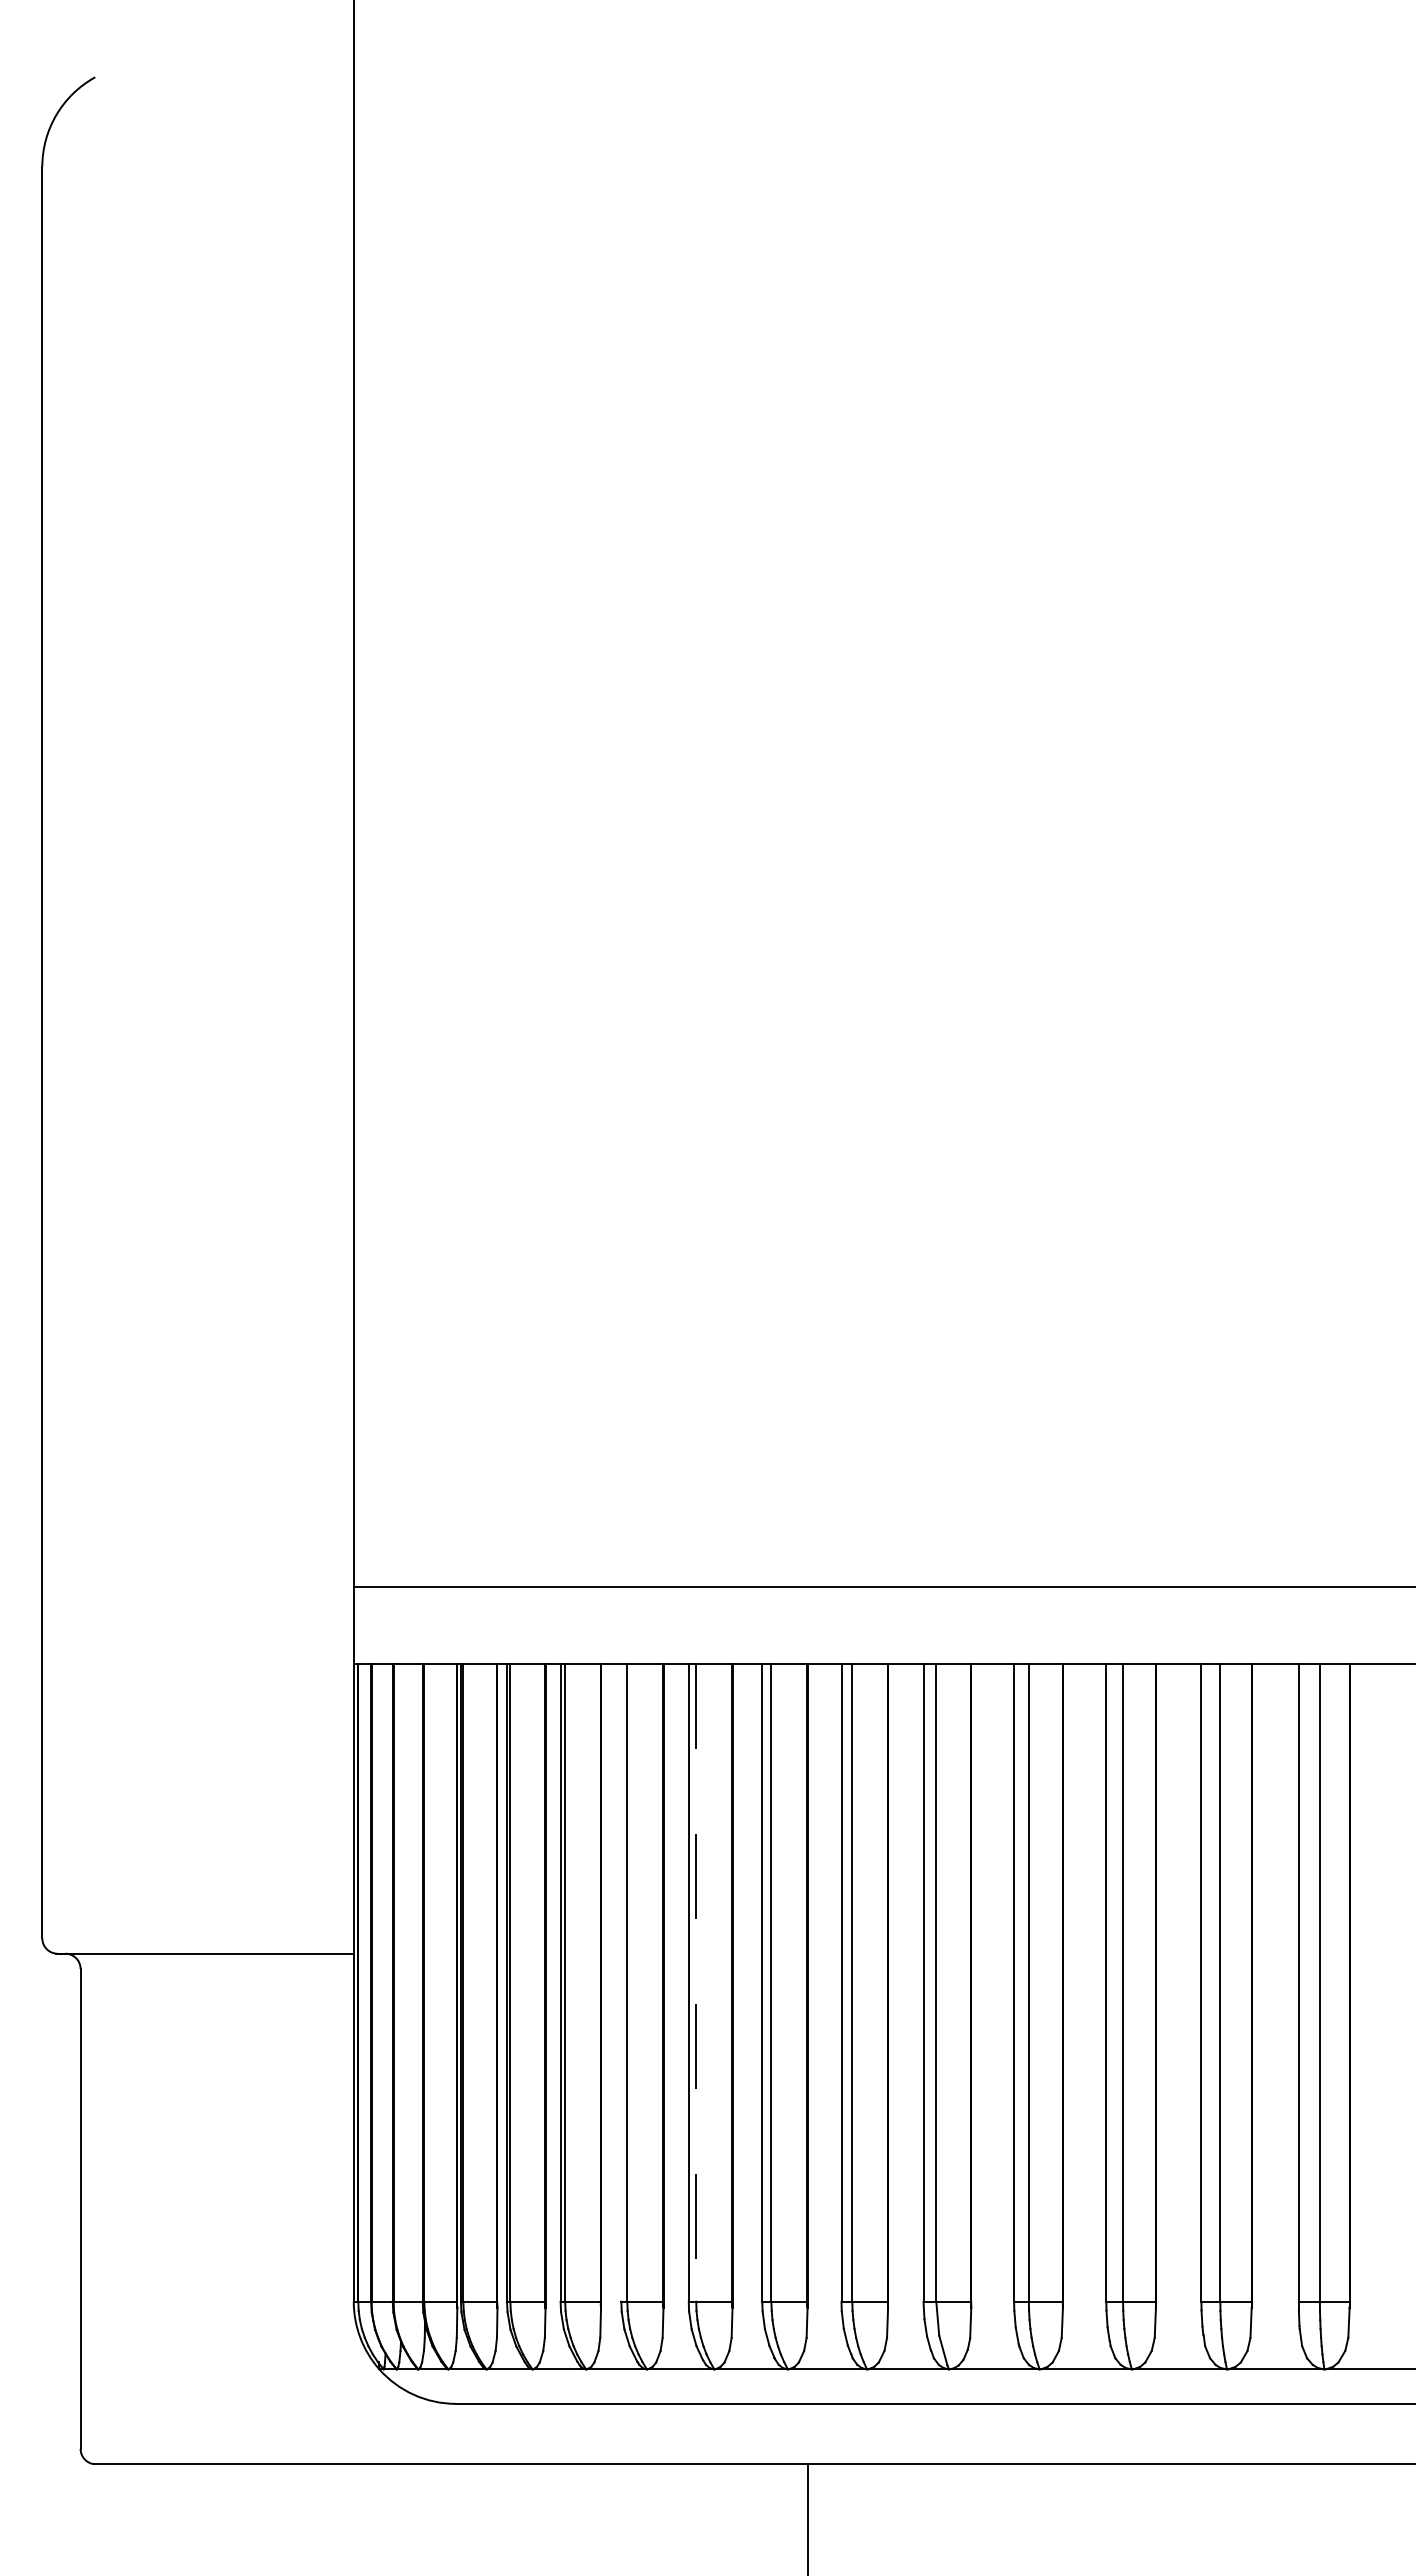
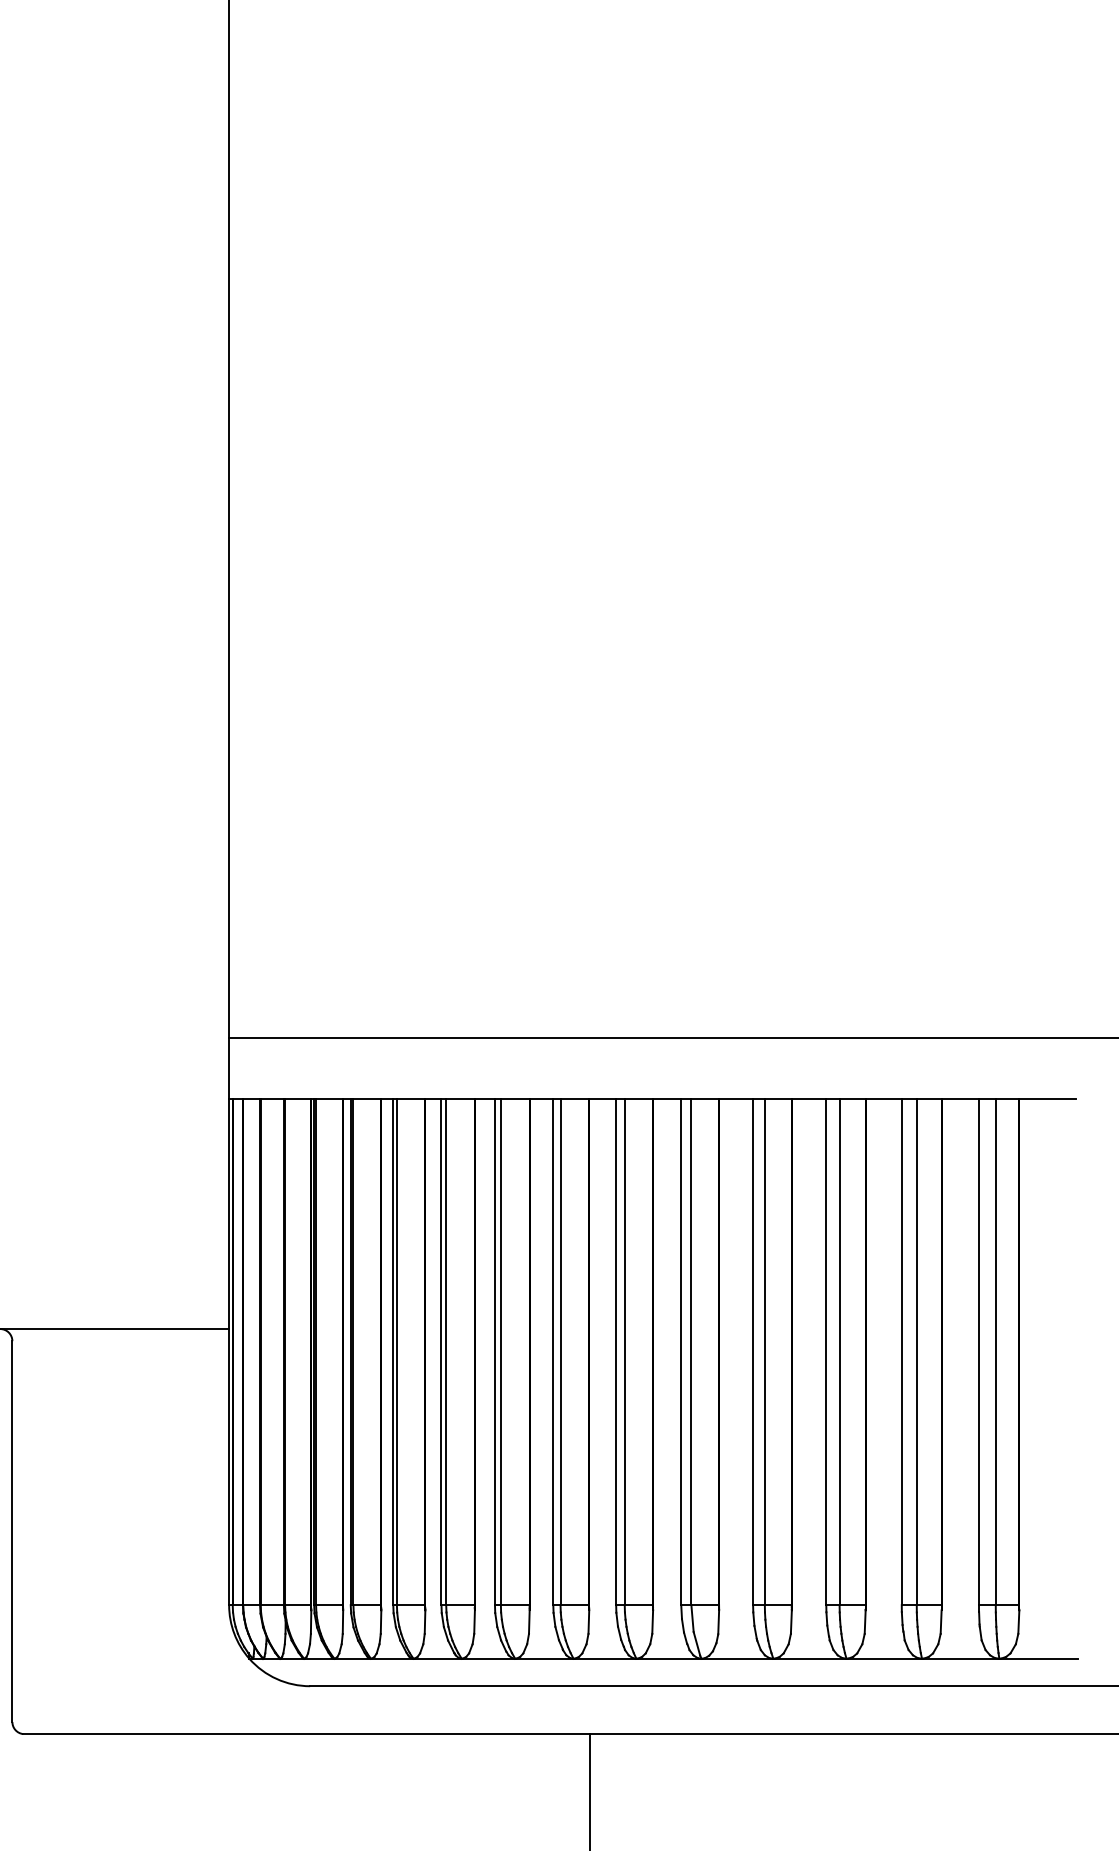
line: (621, 1982) -> (441, 1351), added
line: (696, 1983) -> (501, 1352), dashed -> solid

